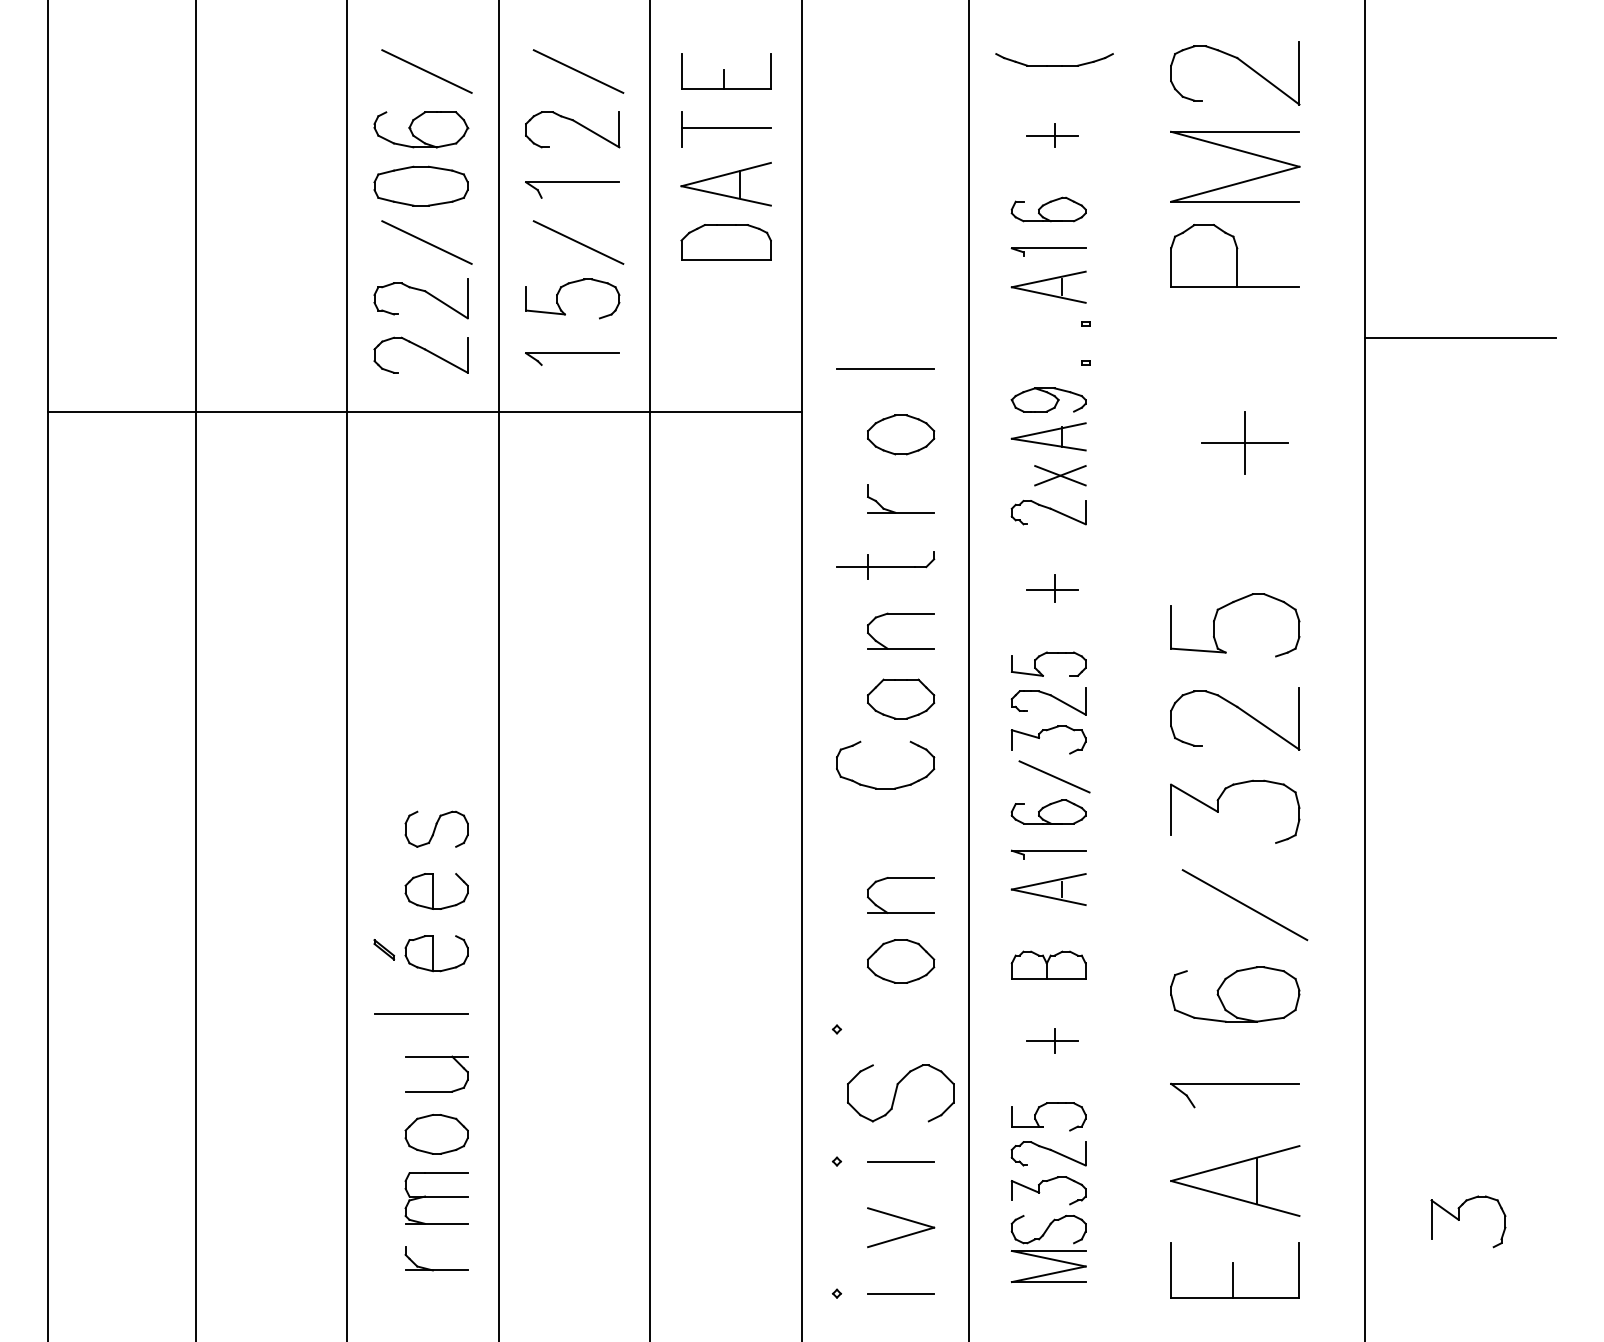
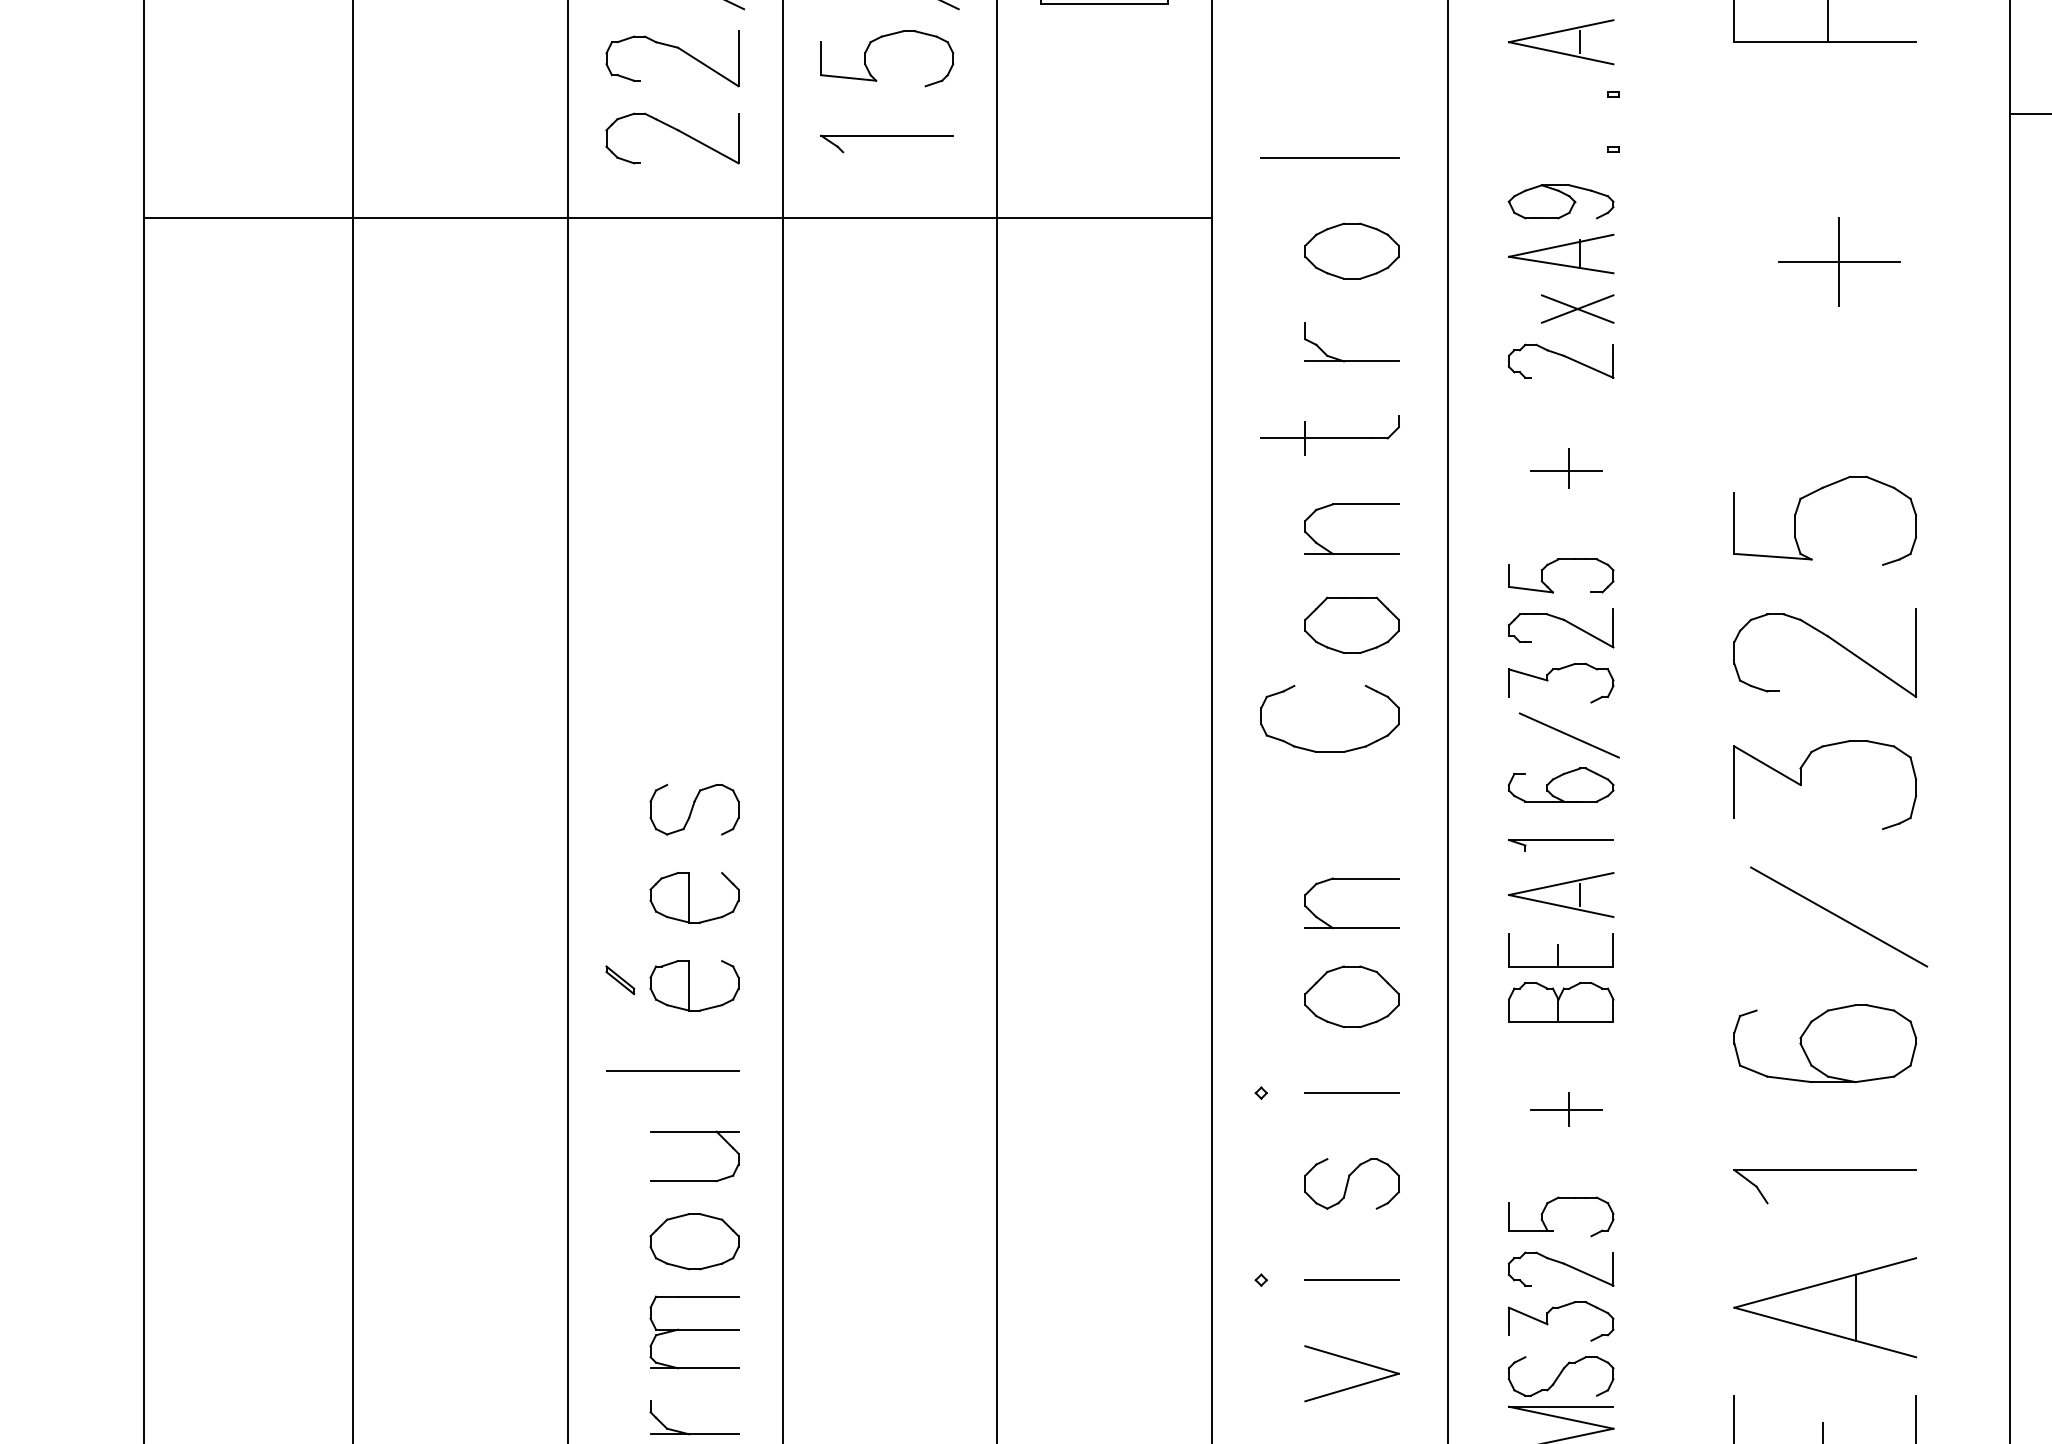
part: (1048, 928) -> (1560, 950), added
line: (901, 1029) -> (1352, 1093), added
part: (901, 1093) -> (1352, 1183), size x0.62

